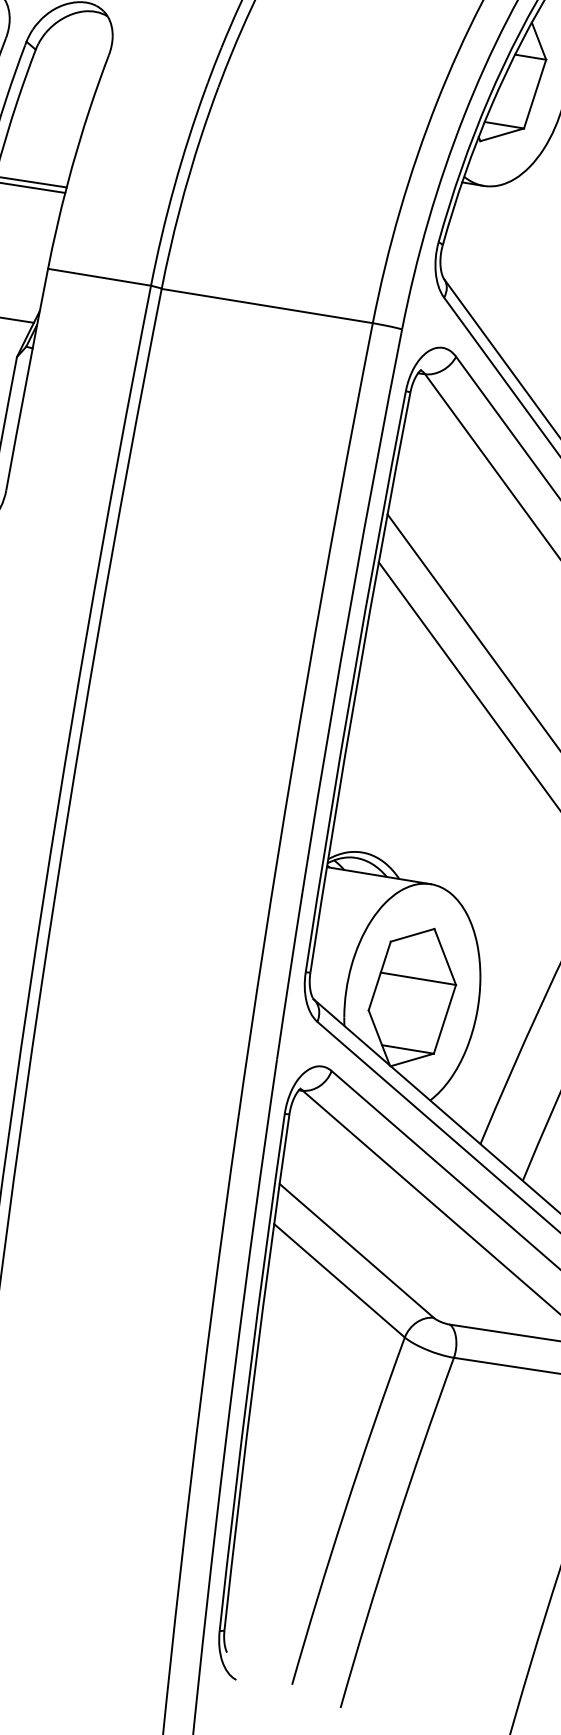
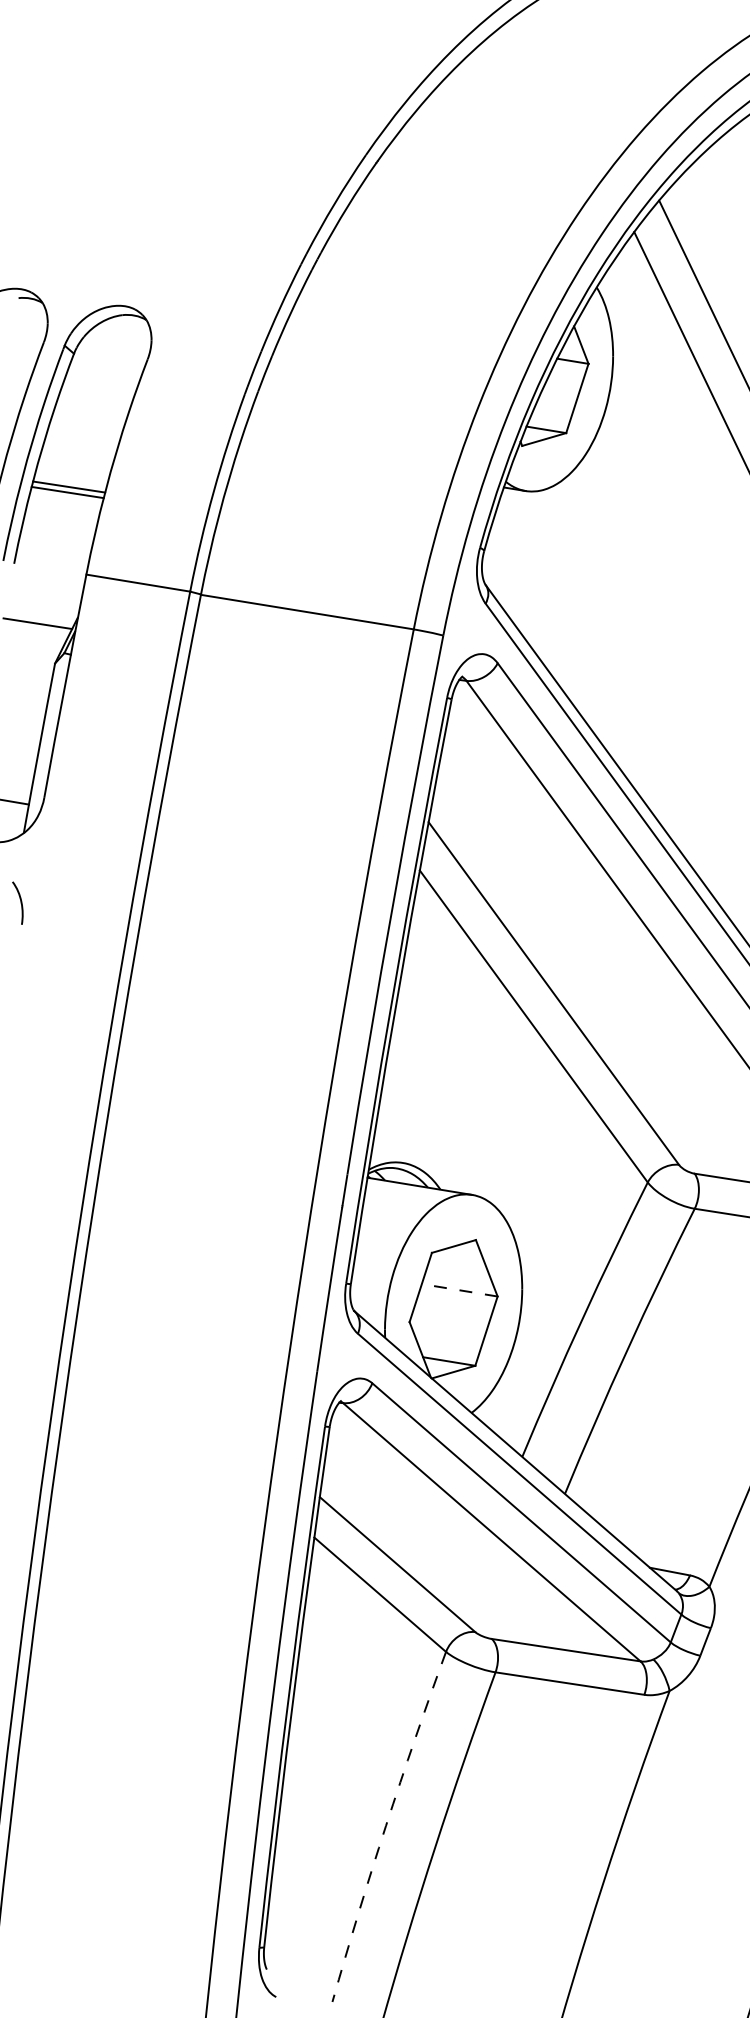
line: (418, 979) -> (459, 1290), solid -> dashed
arc: (345, 1509) -> (386, 1825), solid -> dashed

